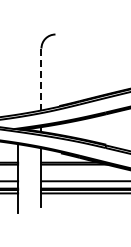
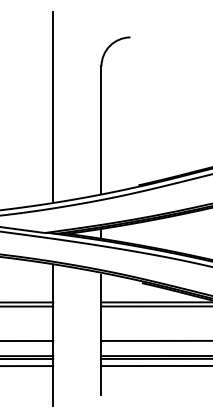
line: (18, 67) -> (53, 105), added
line: (41, 79) -> (101, 130), dashed -> solid

